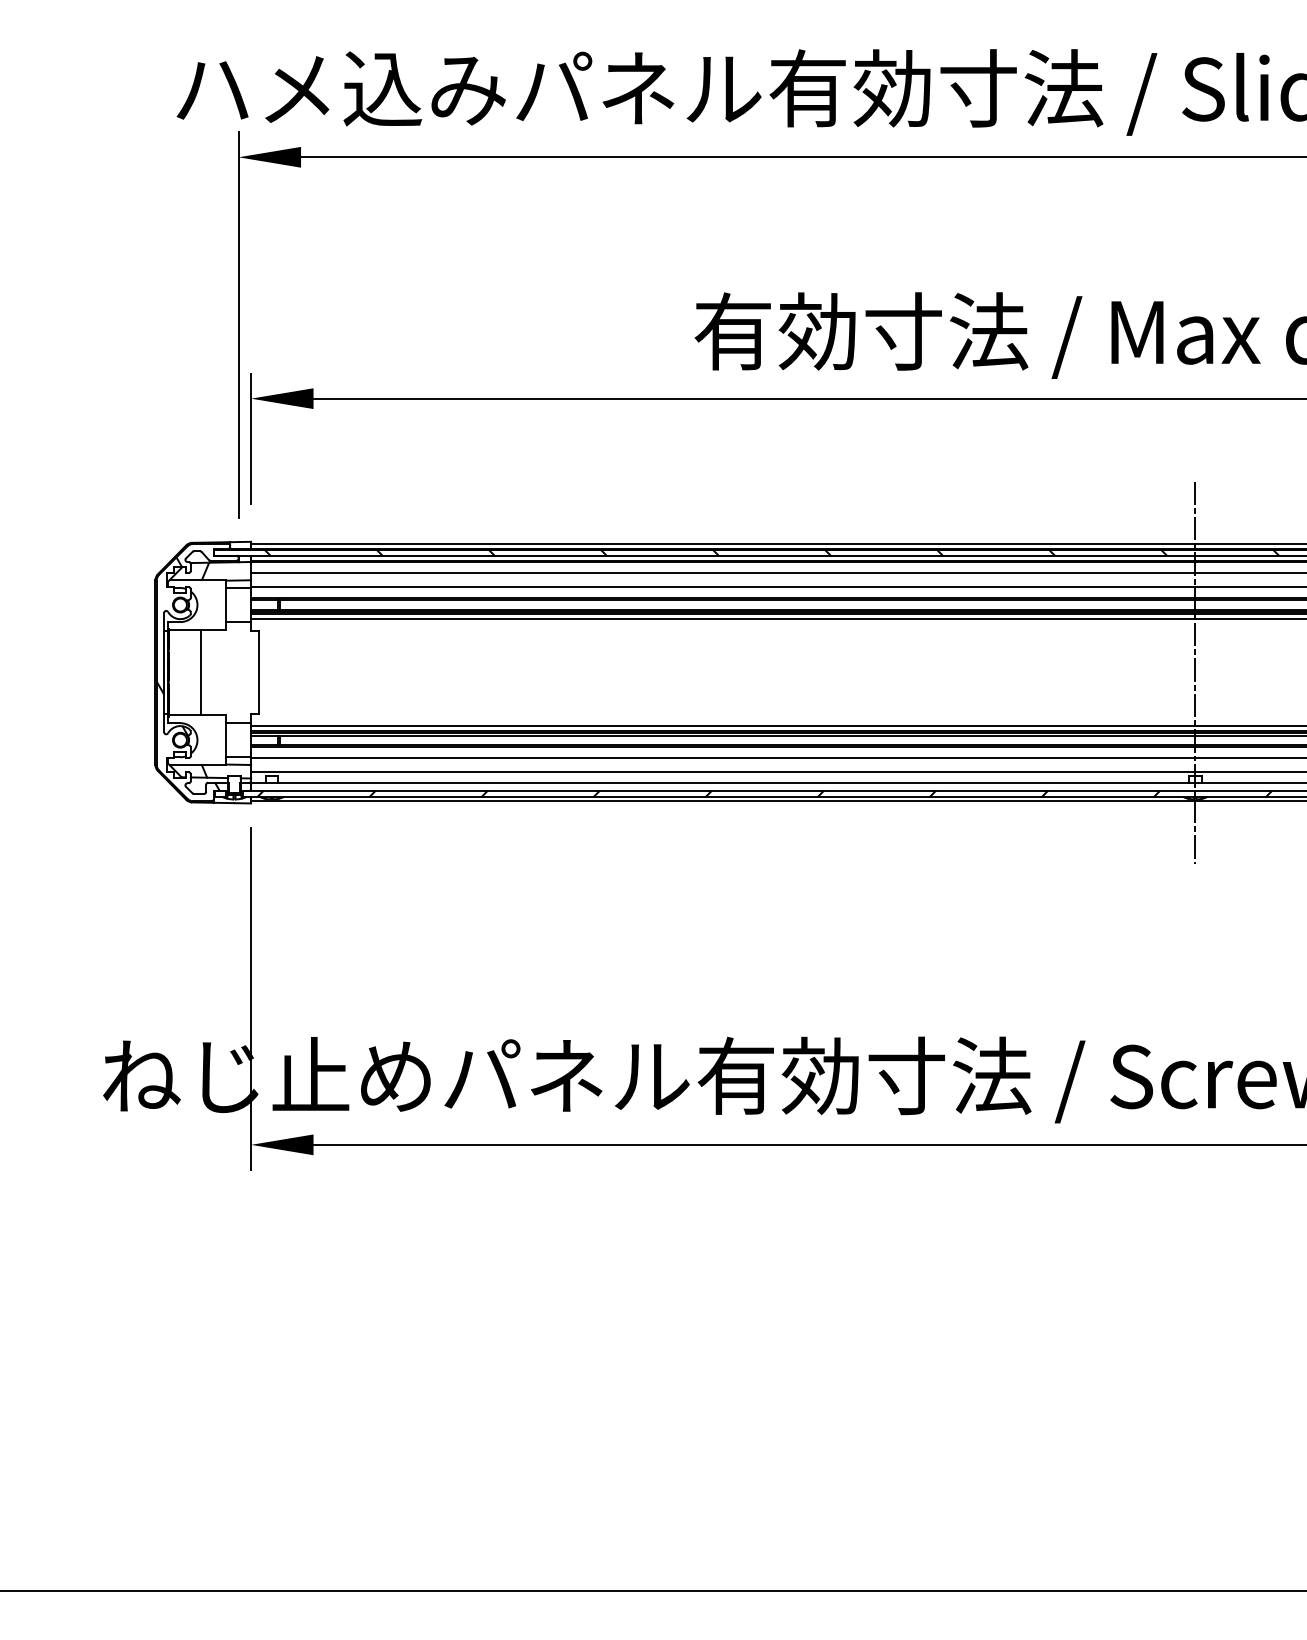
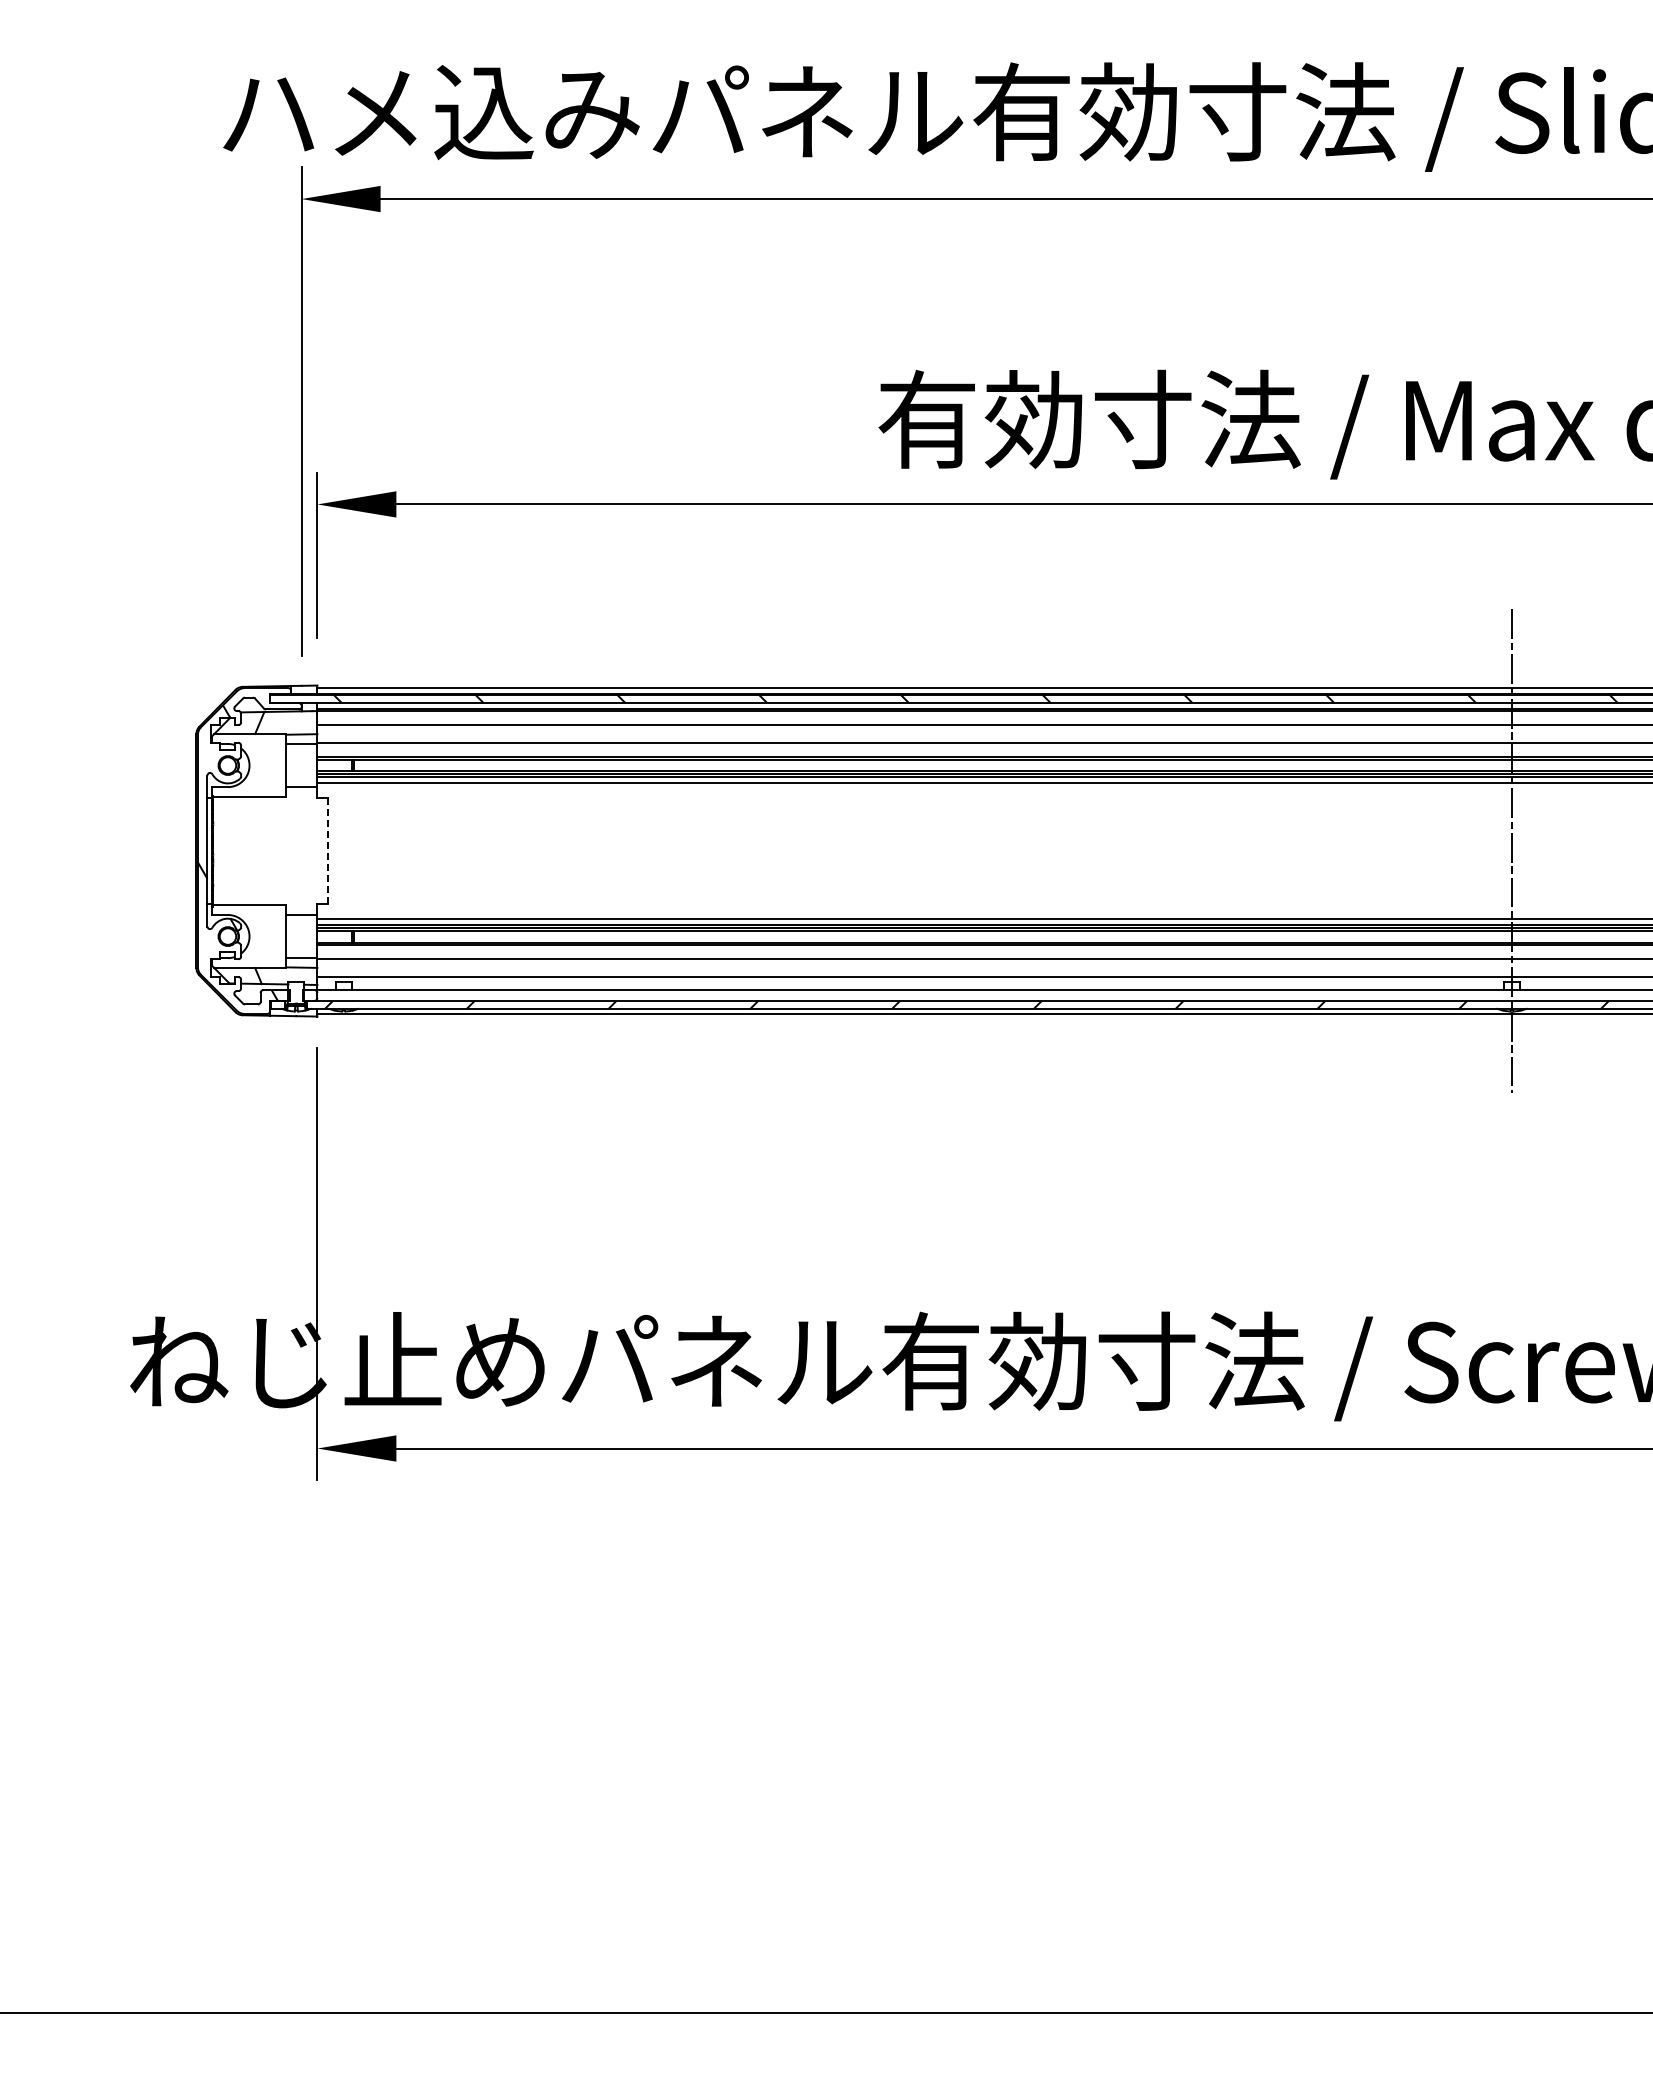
line: (201, 672) -> (254, 851), removed
line: (259, 672) -> (327, 851), solid -> dashed

